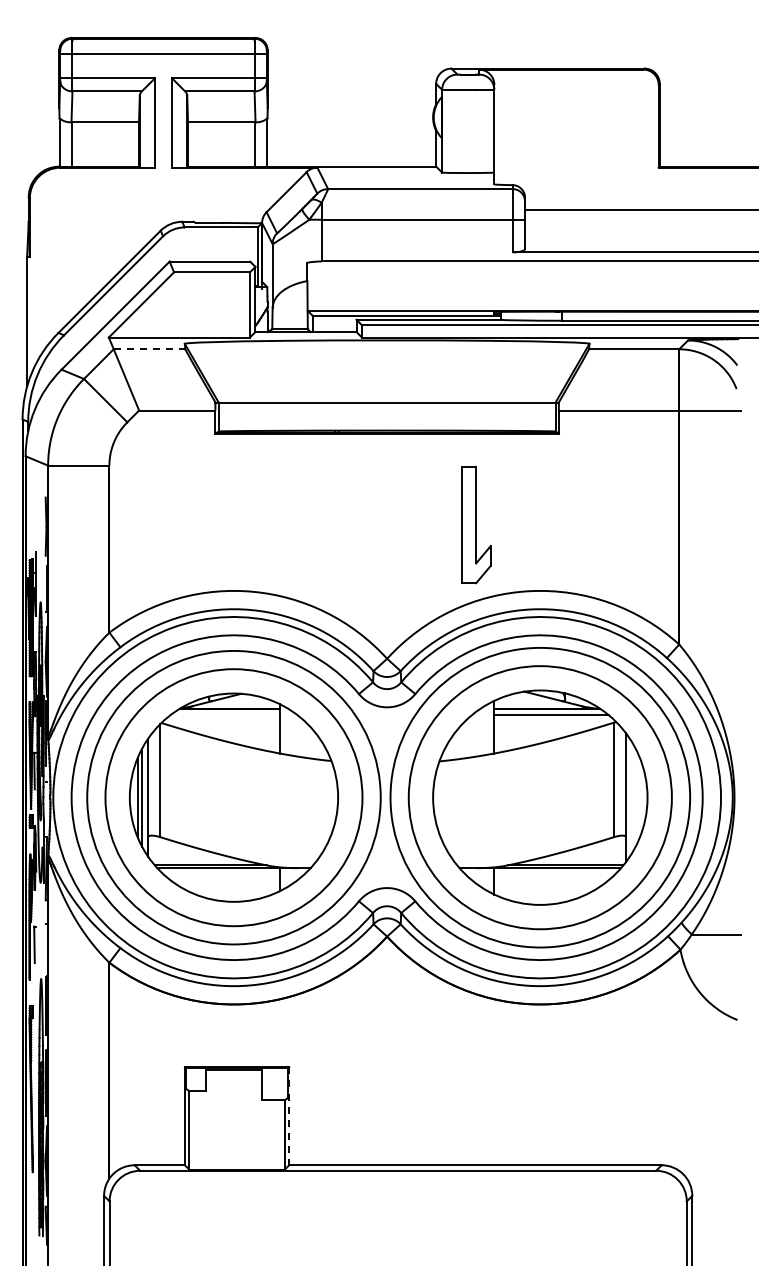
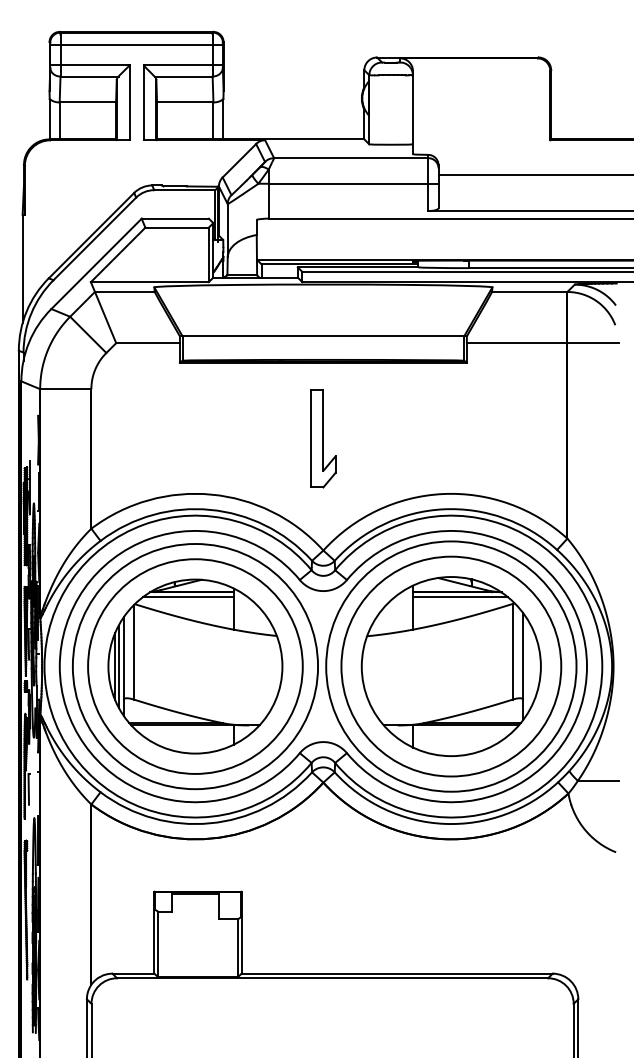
line: (149, 349) -> (124, 292), dashed -> solid
part: (476, 525) -> (323, 439), moved
line: (224, 714) -> (187, 597), added
line: (289, 1116) -> (241, 932), dashed -> solid

